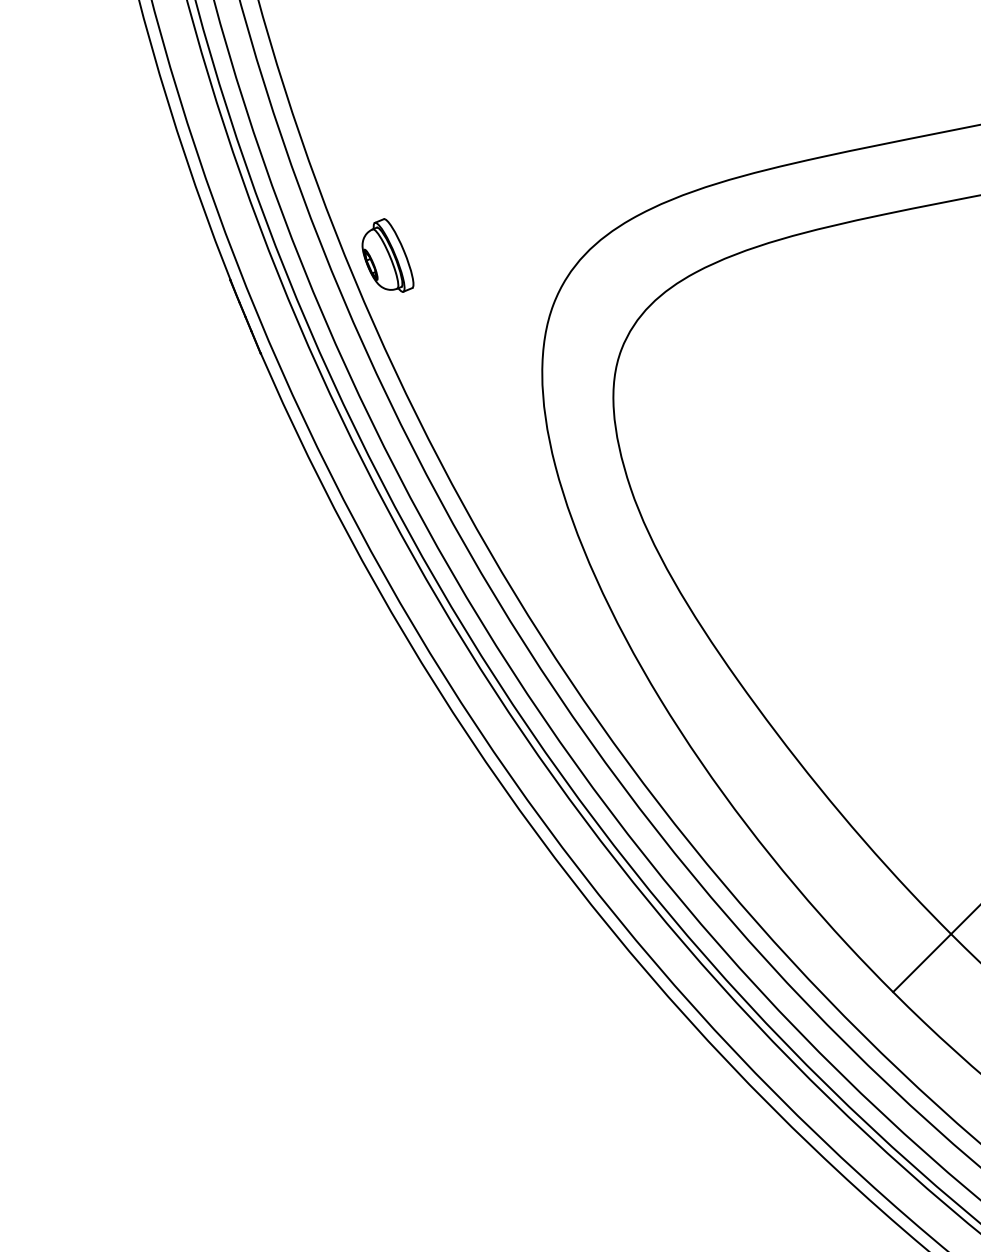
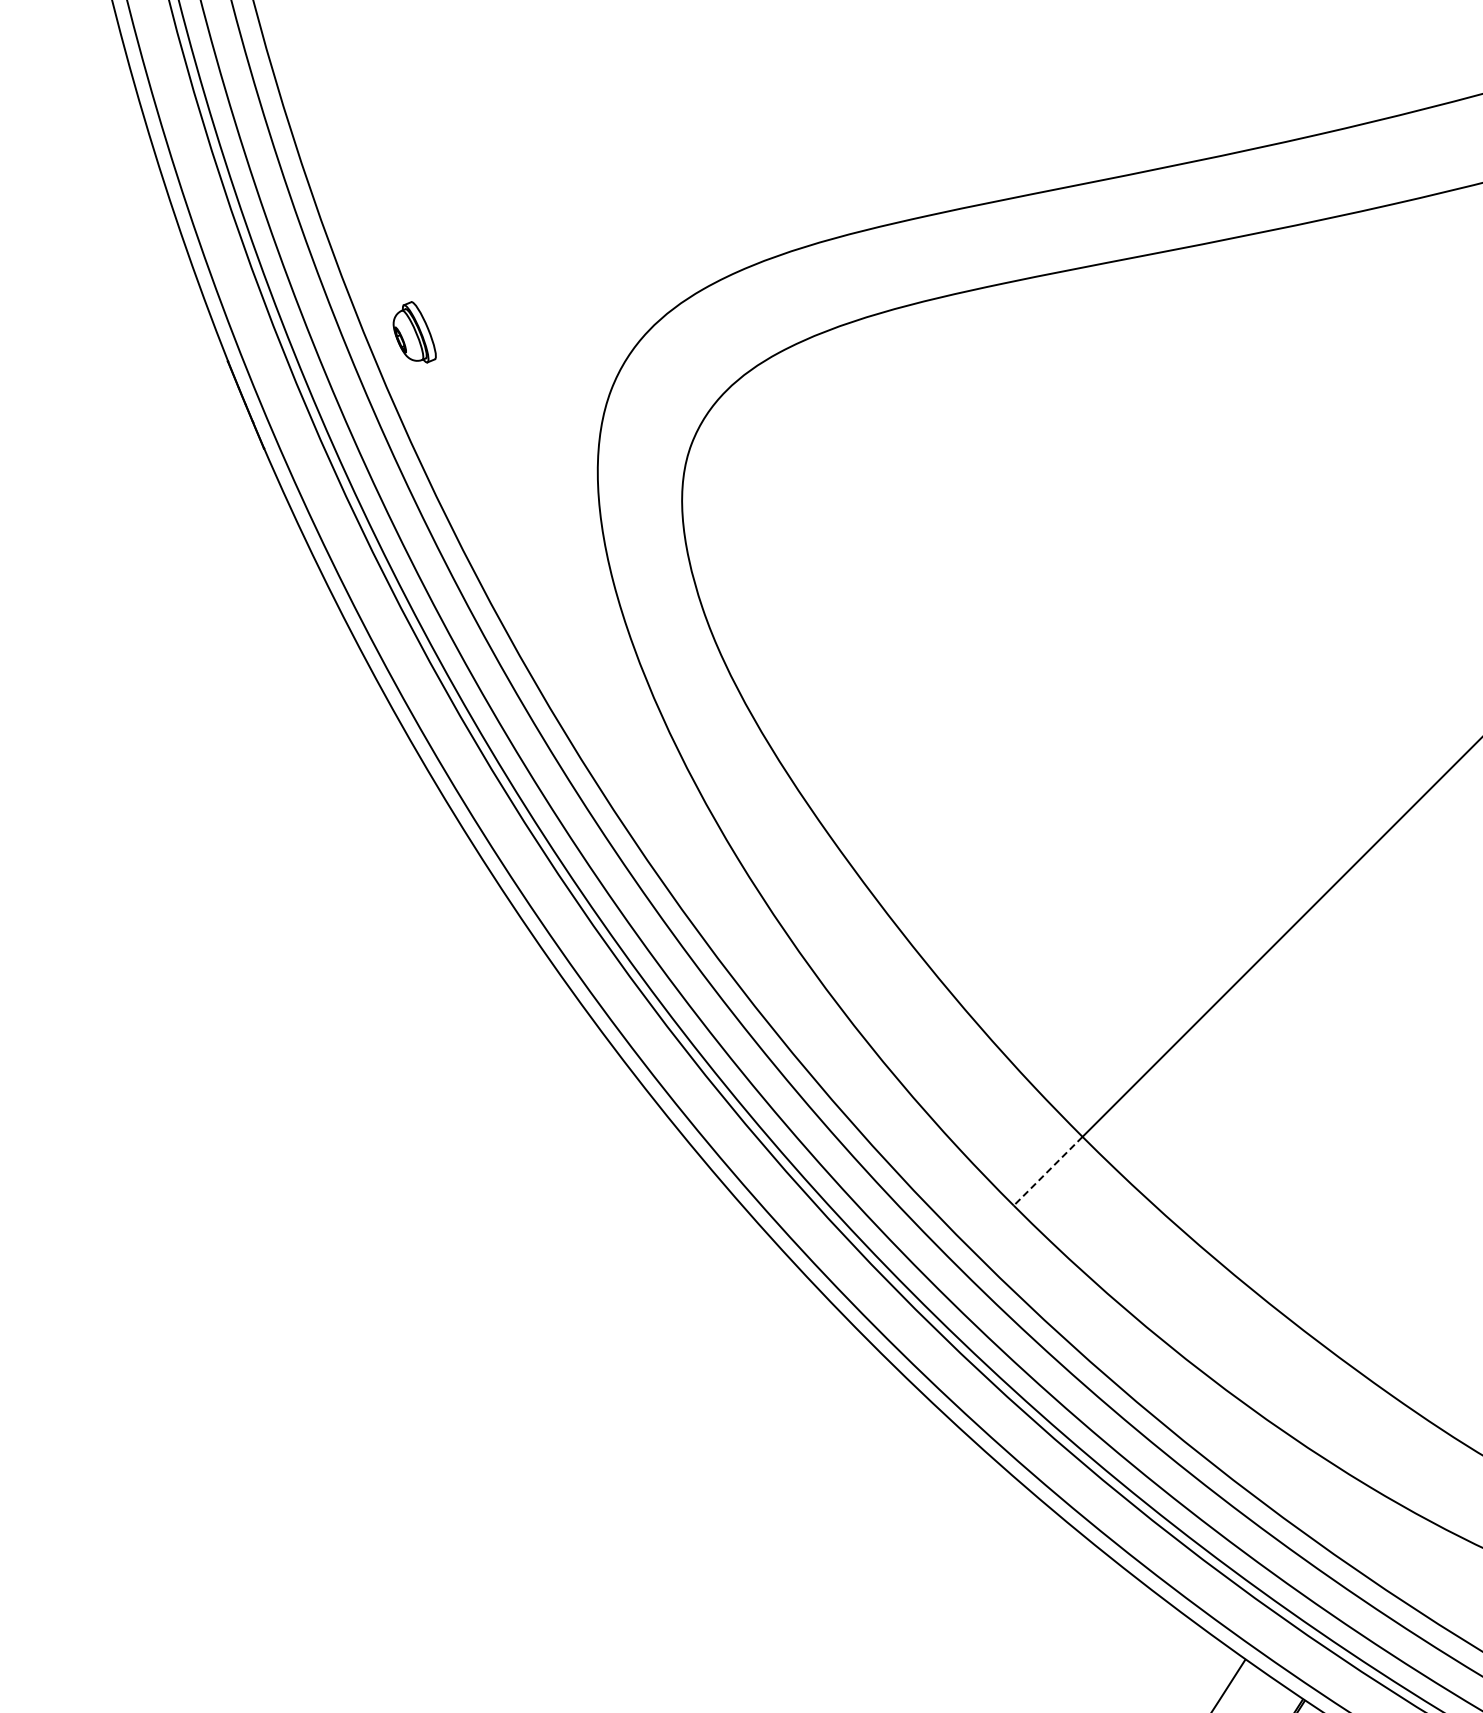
part: (387, 255) -> (414, 332), size x0.7
line: (922, 963) -> (1048, 1171), solid -> dashed

